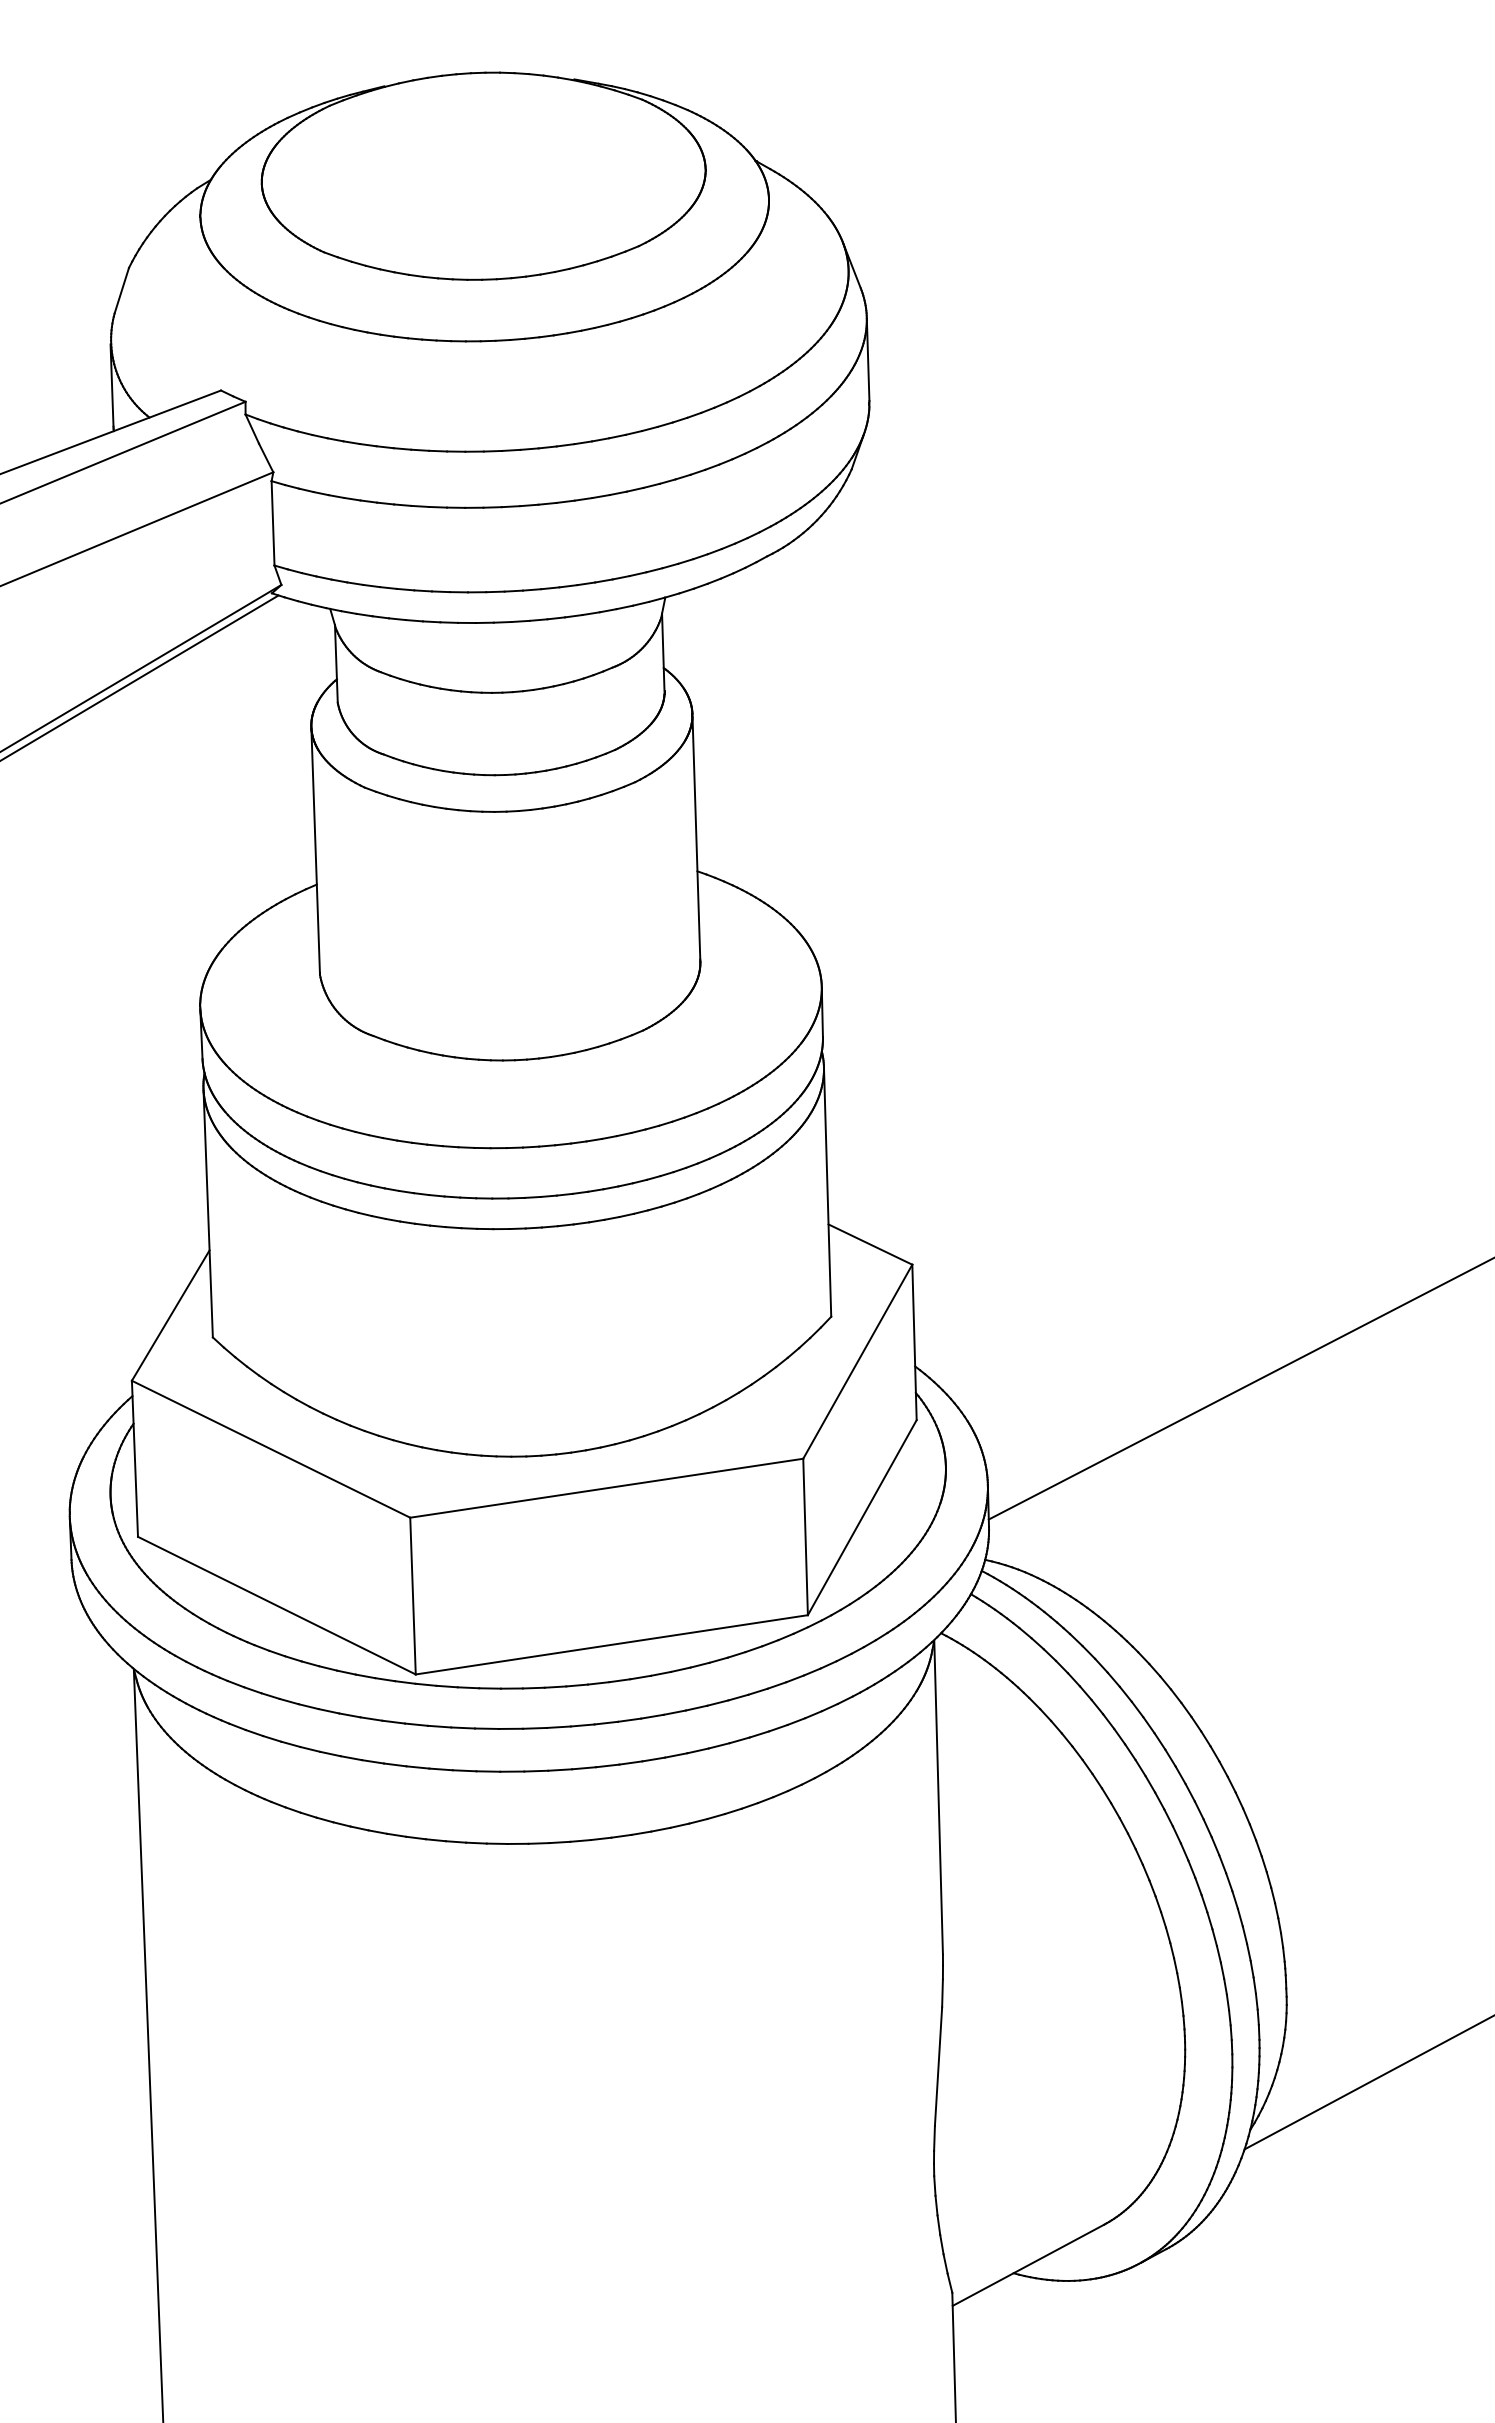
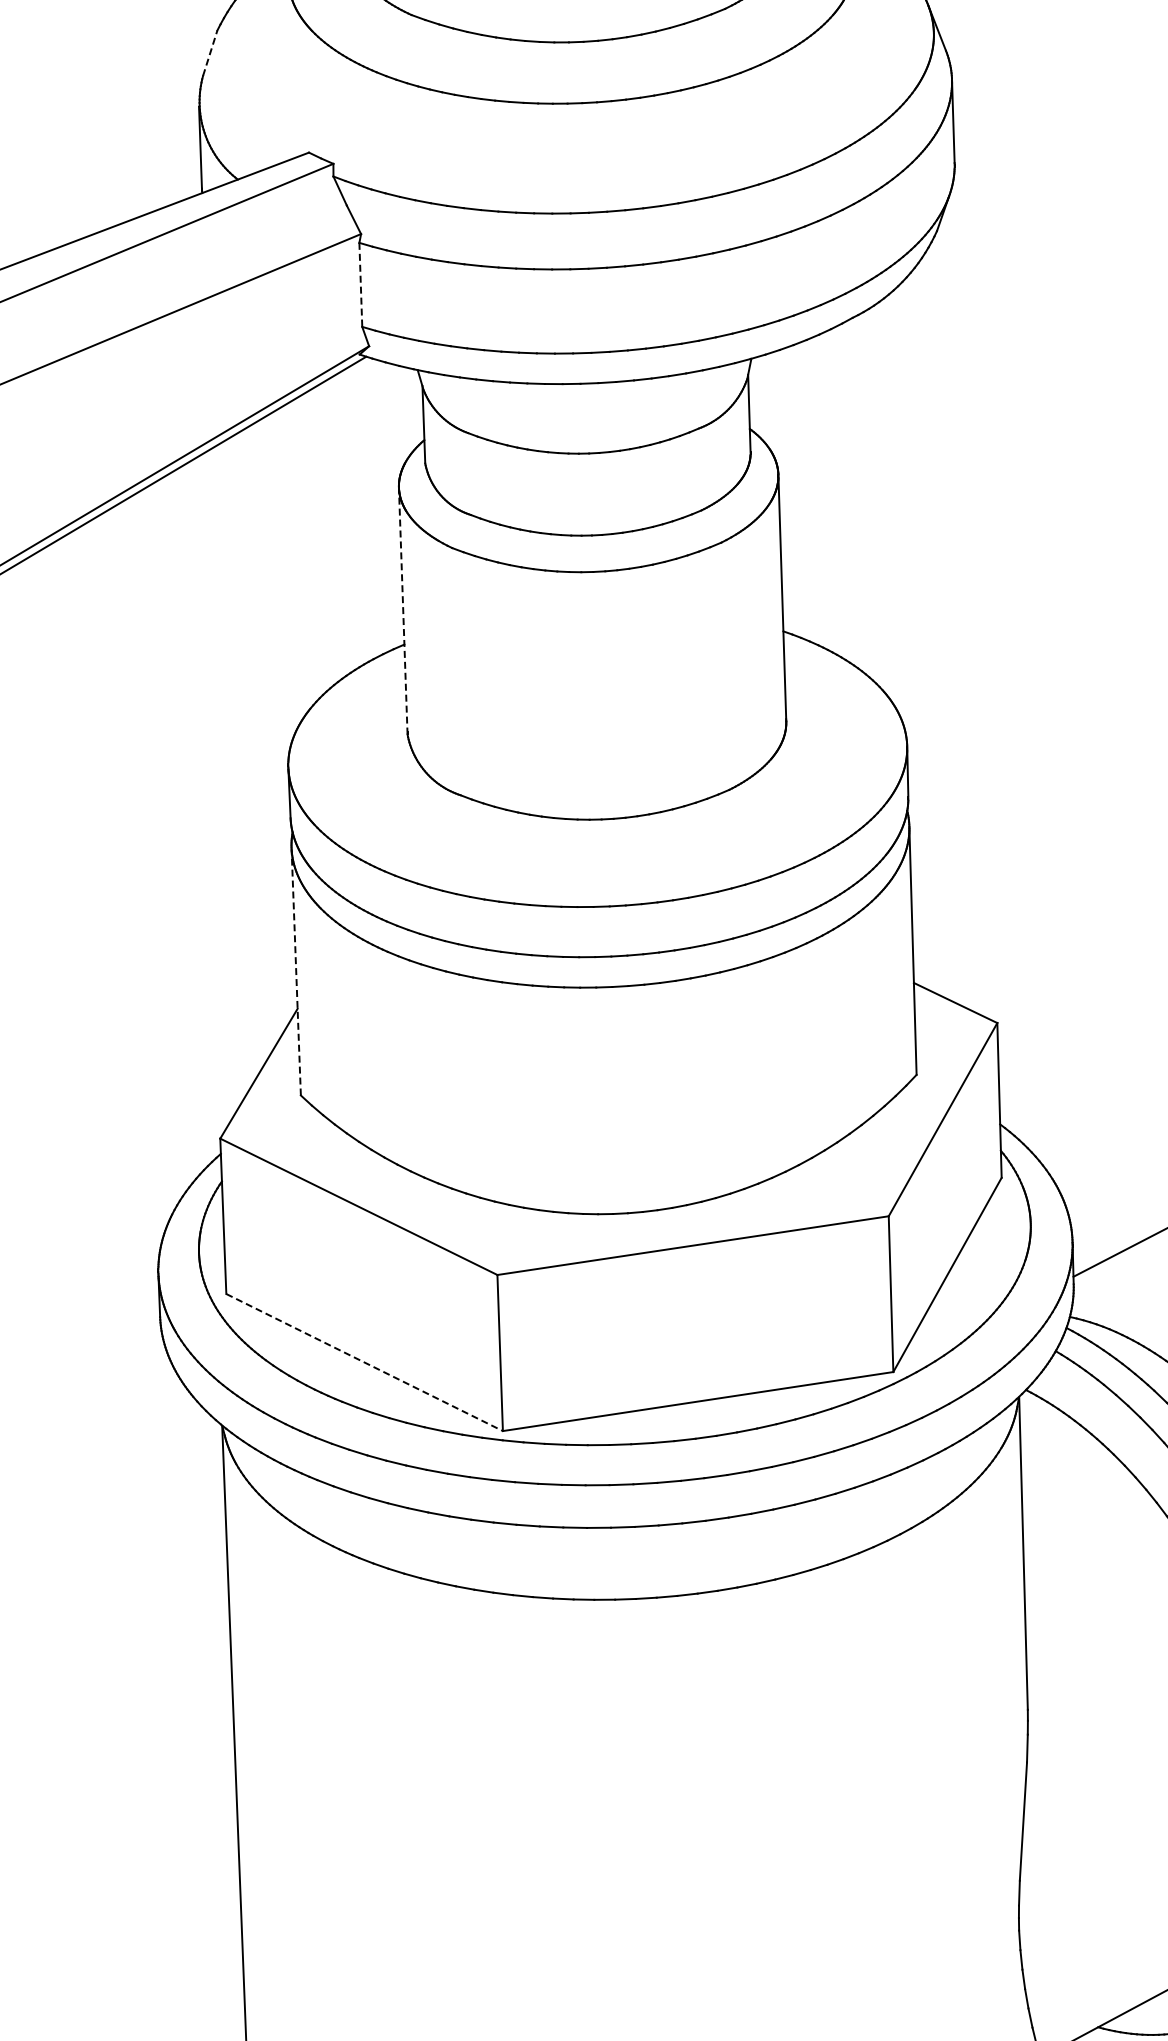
line: (121, 290) -> (209, 53), solid -> dashed
line: (273, 523) -> (361, 285), solid -> dashed
line: (315, 851) -> (403, 611), solid -> dashed
line: (208, 1213) -> (296, 972), solid -> dashed
line: (276, 1605) -> (364, 1362), solid -> dashed

